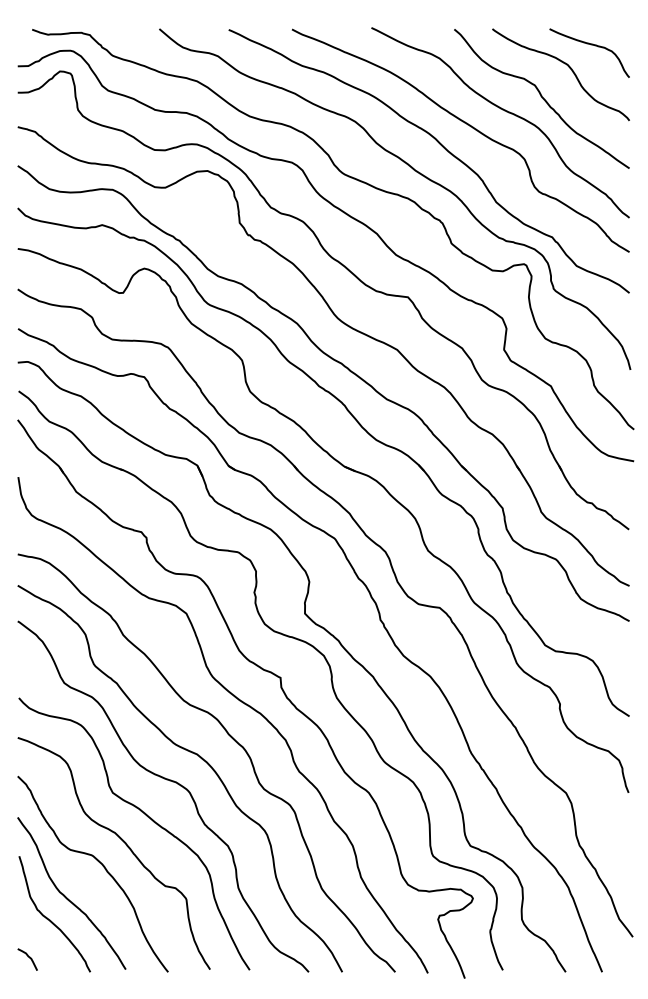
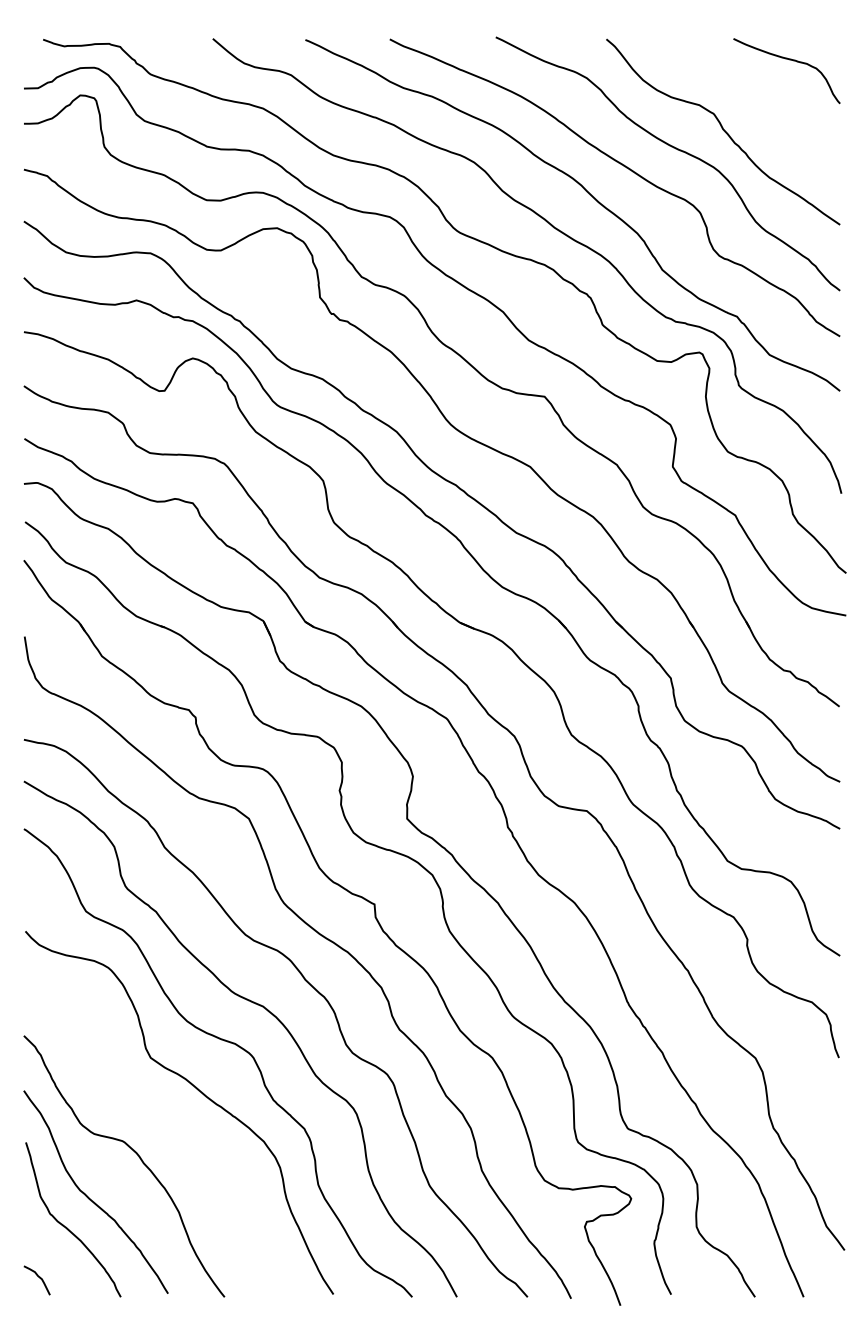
curve: (567, 66) -> (757, 88), removed
curve: (126, 846) -> (168, 1129), removed

